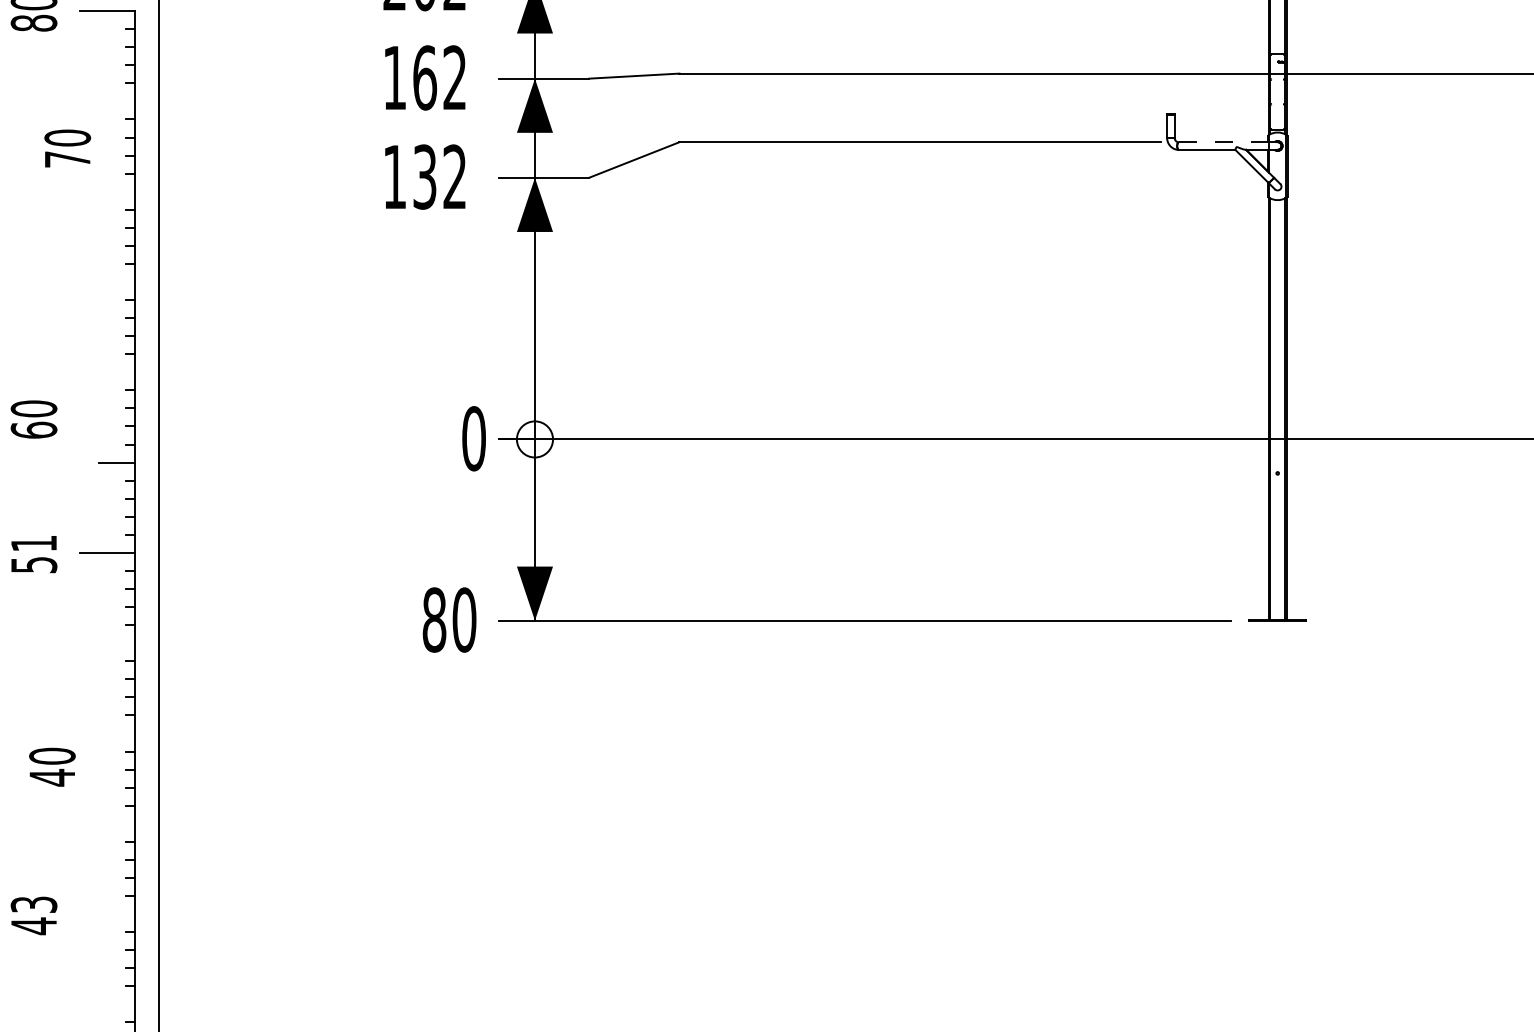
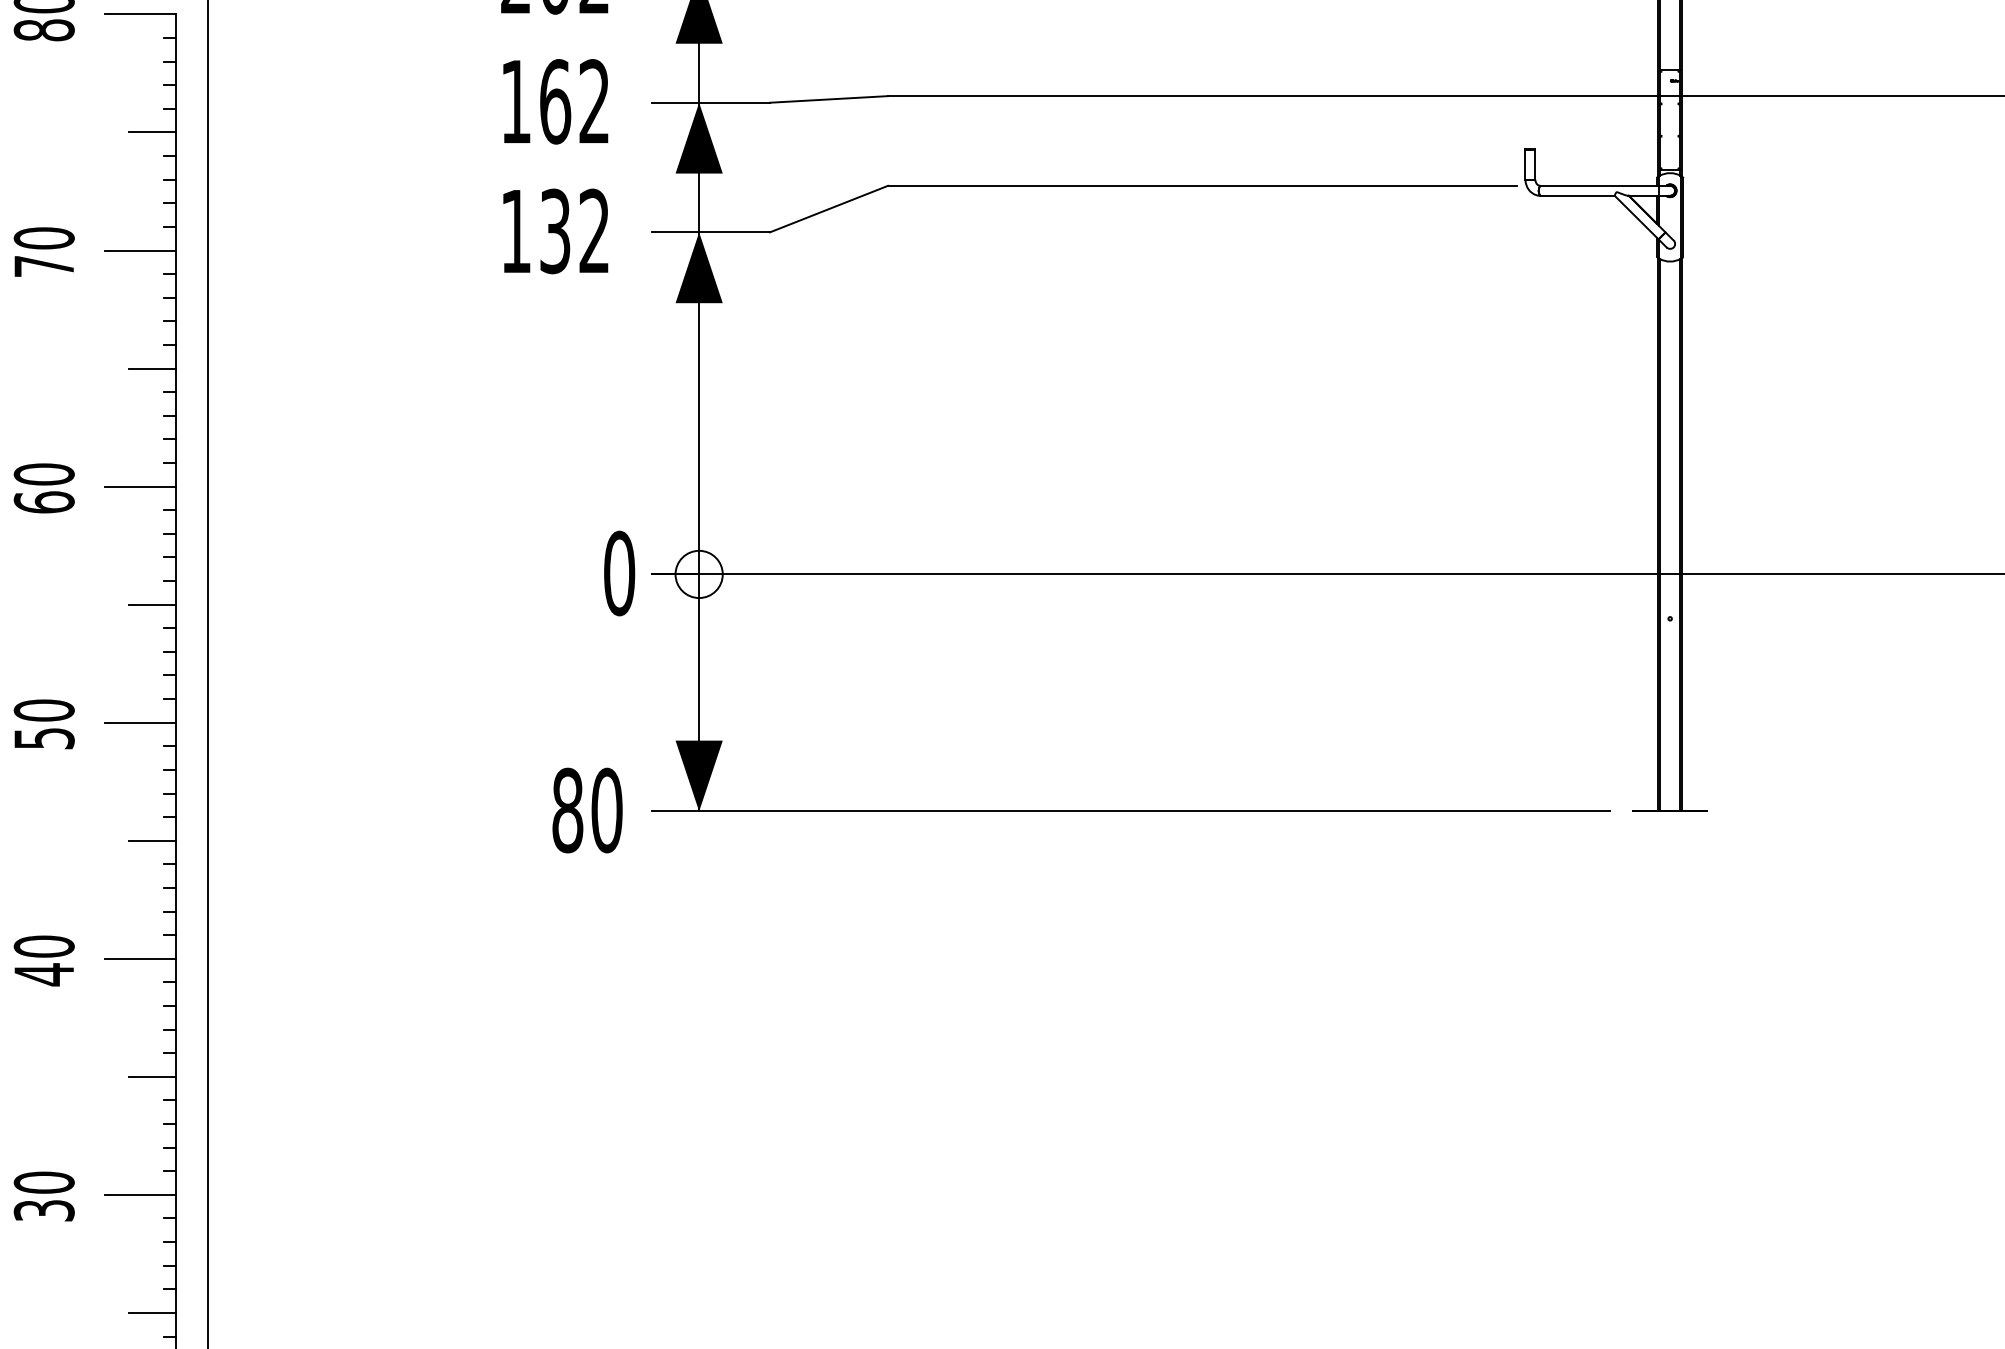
line: (116, 101) -> (151, 132), added
line: (1223, 141) -> (1599, 185), dashed -> solid
text: (67, 148) -> (43, 251), moved
line: (106, 191) -> (139, 250), added
line: (116, 281) -> (151, 368), added
line: (106, 372) -> (139, 486), added
text: (33, 419) -> (43, 488), moved
text: (33, 543) -> (43, 710), 51 -> 50
line: (116, 642) -> (151, 840), added
line: (106, 733) -> (139, 958), added
text: (51, 766) -> (43, 960), moved
line: (116, 823) -> (151, 1076), added
line: (106, 913) -> (139, 1194), added
text: (33, 915) -> (43, 1196), 43 -> 30
line: (116, 1004) -> (151, 1312), added

